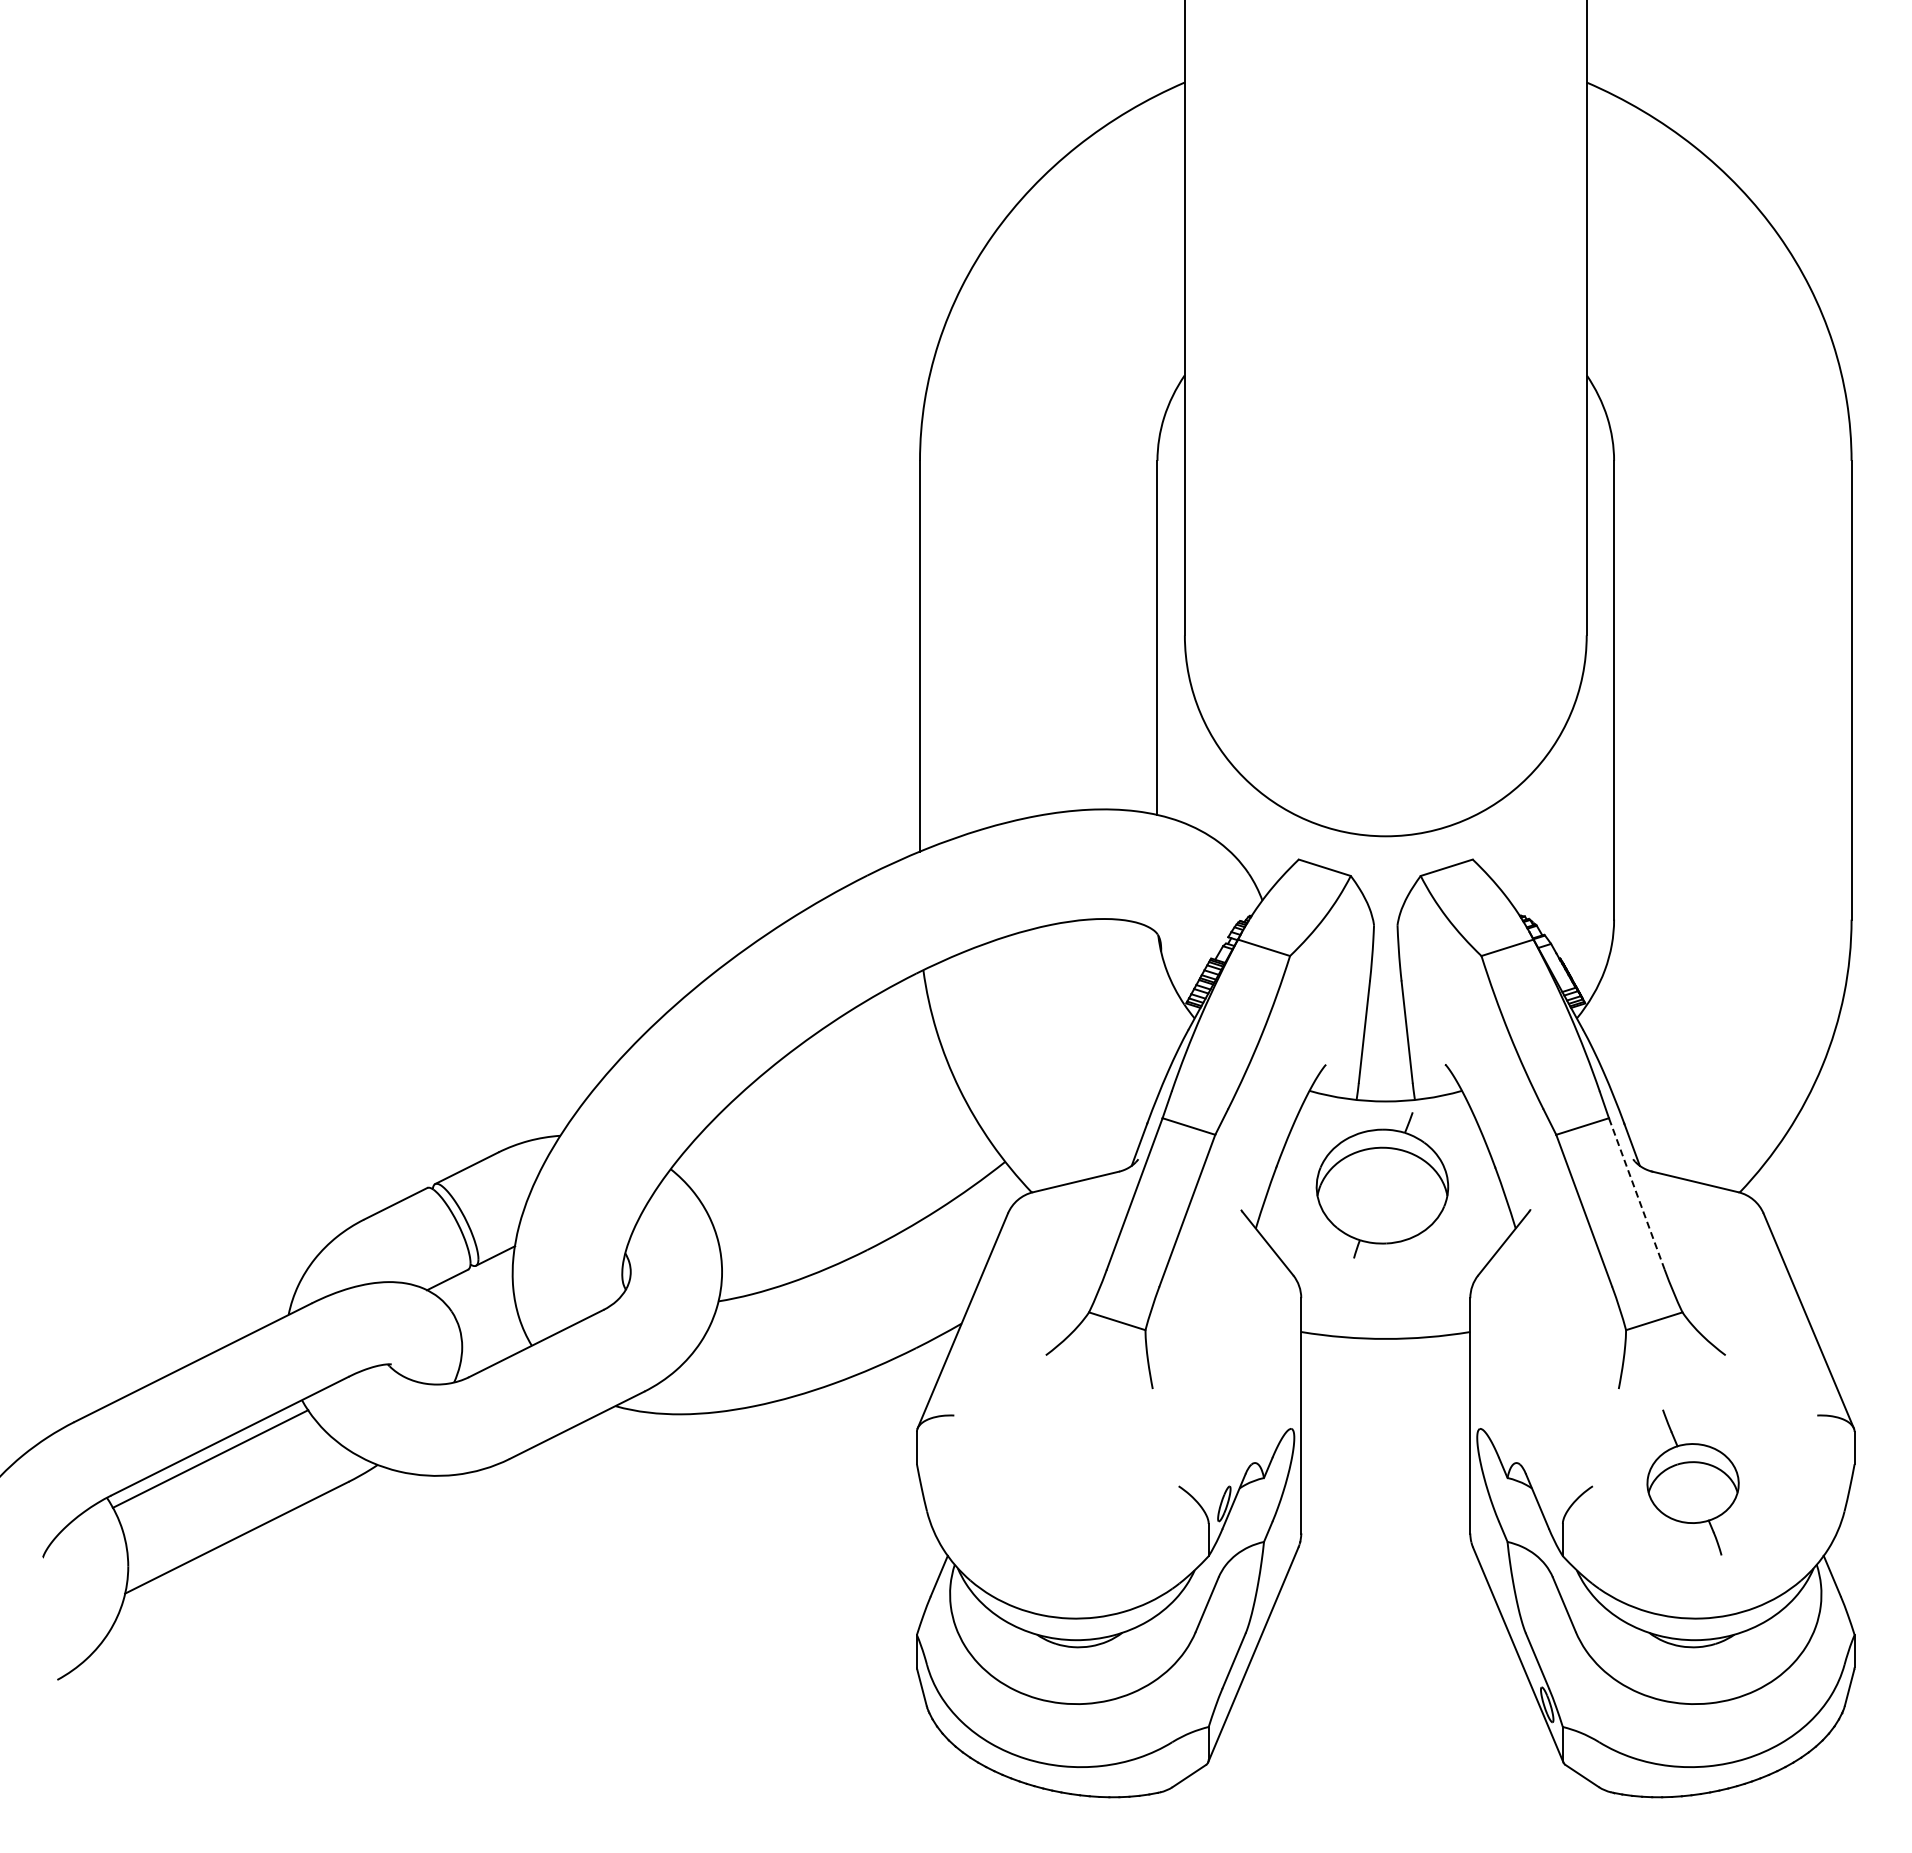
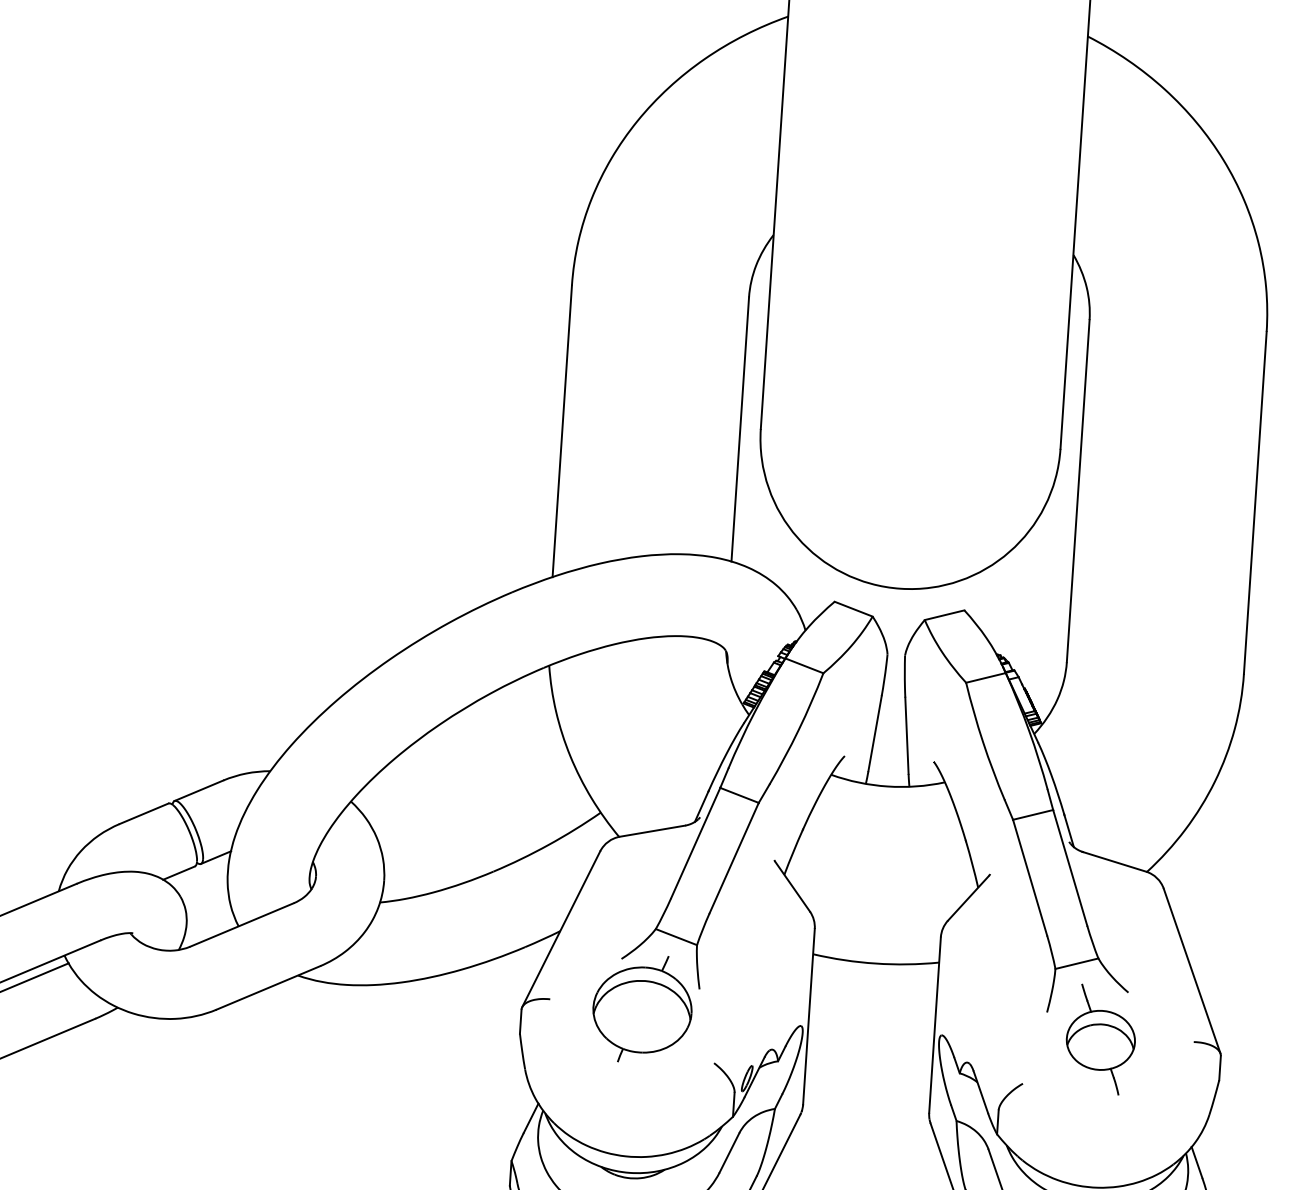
part: (1382, 1185) -> (642, 1009), moved
line: (1636, 1193) -> (1069, 867), dashed -> solid
part: (1692, 1482) -> (1100, 1039), moved

